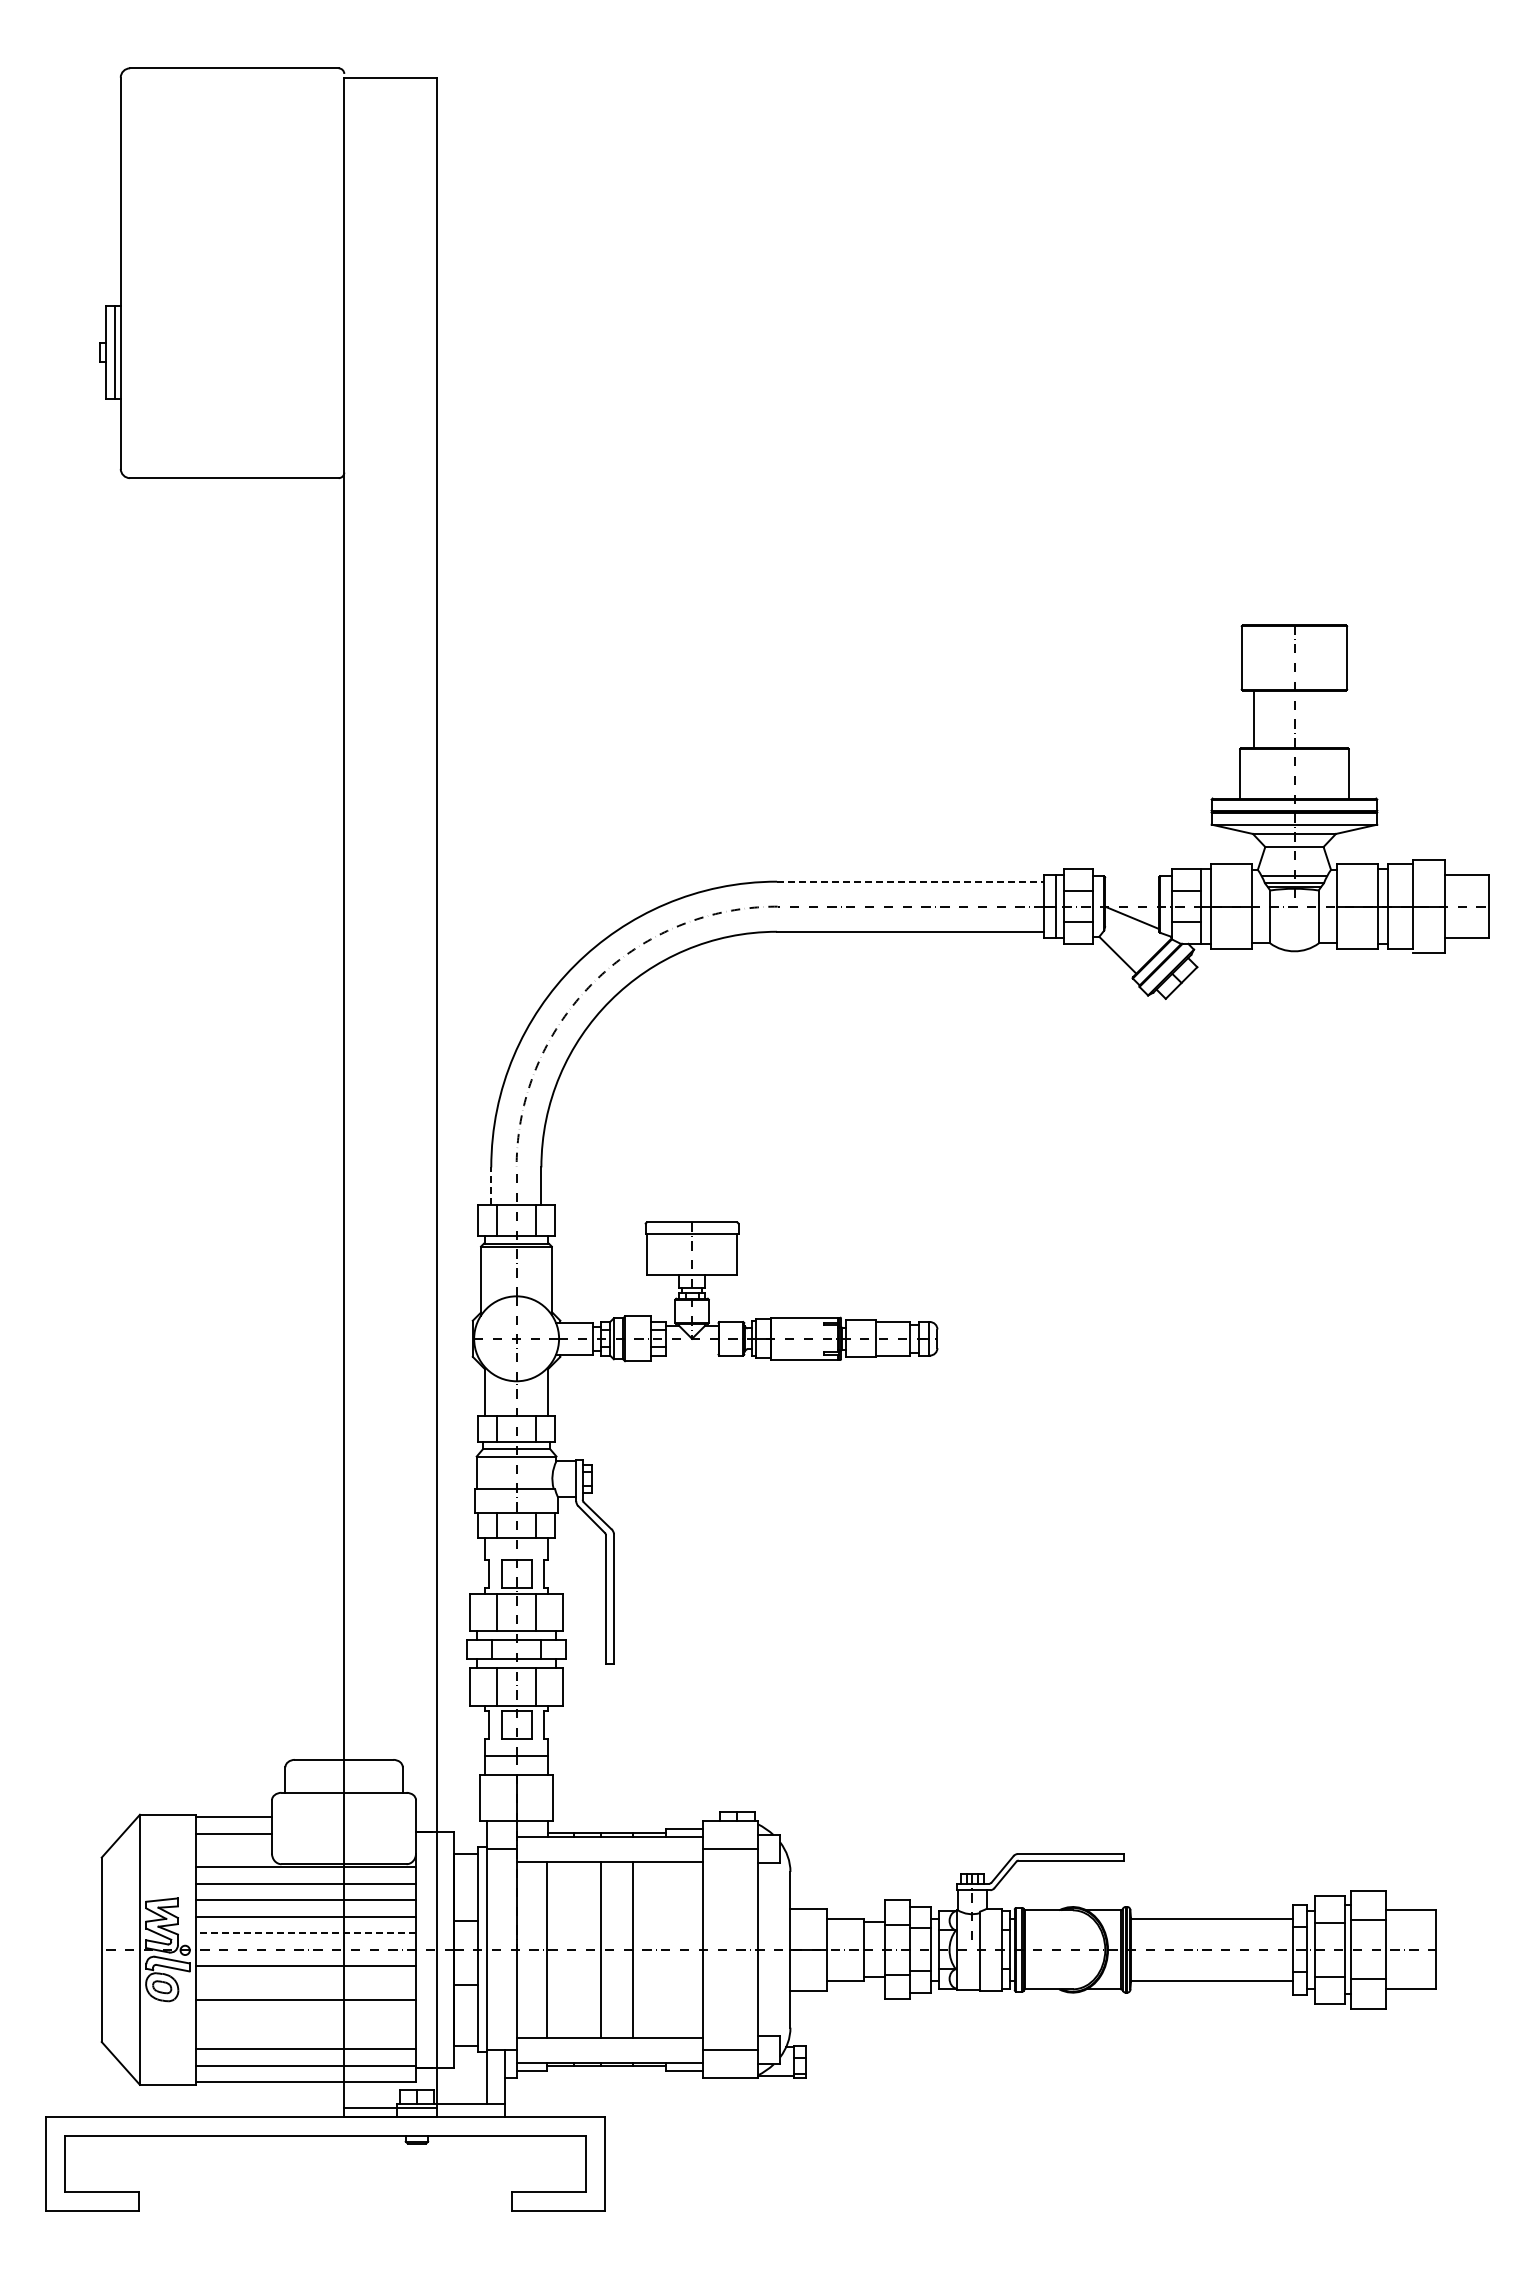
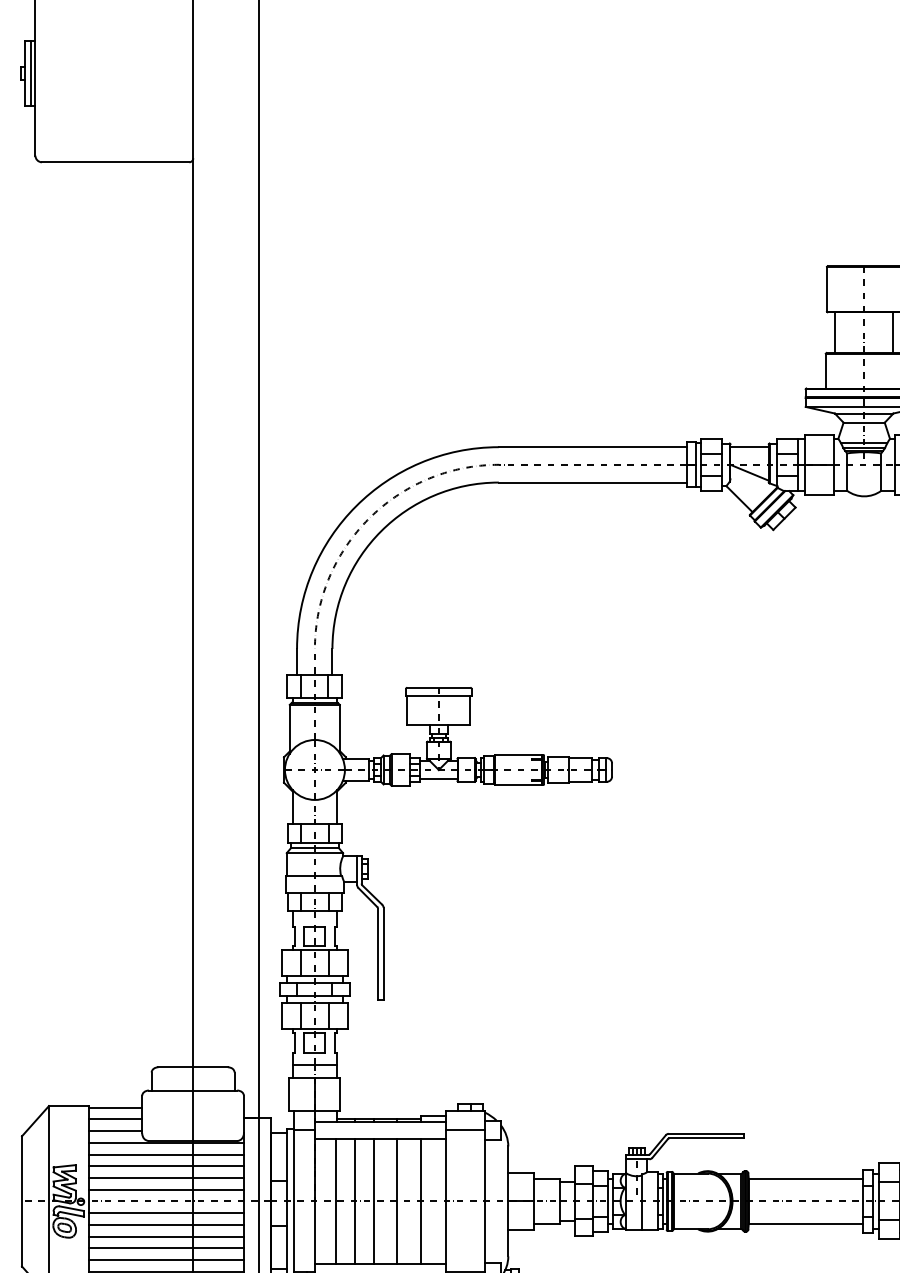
line: (1335, 719) -> (893, 332), added
line: (910, 881) -> (593, 447), dashed -> solid
line: (1132, 881) -> (749, 447), added
line: (491, 1186) -> (297, 662), dashed -> solid
line: (692, 1351) -> (439, 778), added
line: (234, 1850) -> (115, 1131), added
line: (305, 1933) -> (165, 1189), dashed -> solid
line: (573, 1949) -> (355, 1201), added
line: (666, 1949) -> (420, 1201), added
line: (306, 1982) -> (166, 1224), added
line: (306, 2016) -> (166, 1248), added
line: (306, 2032) -> (166, 1259), added

